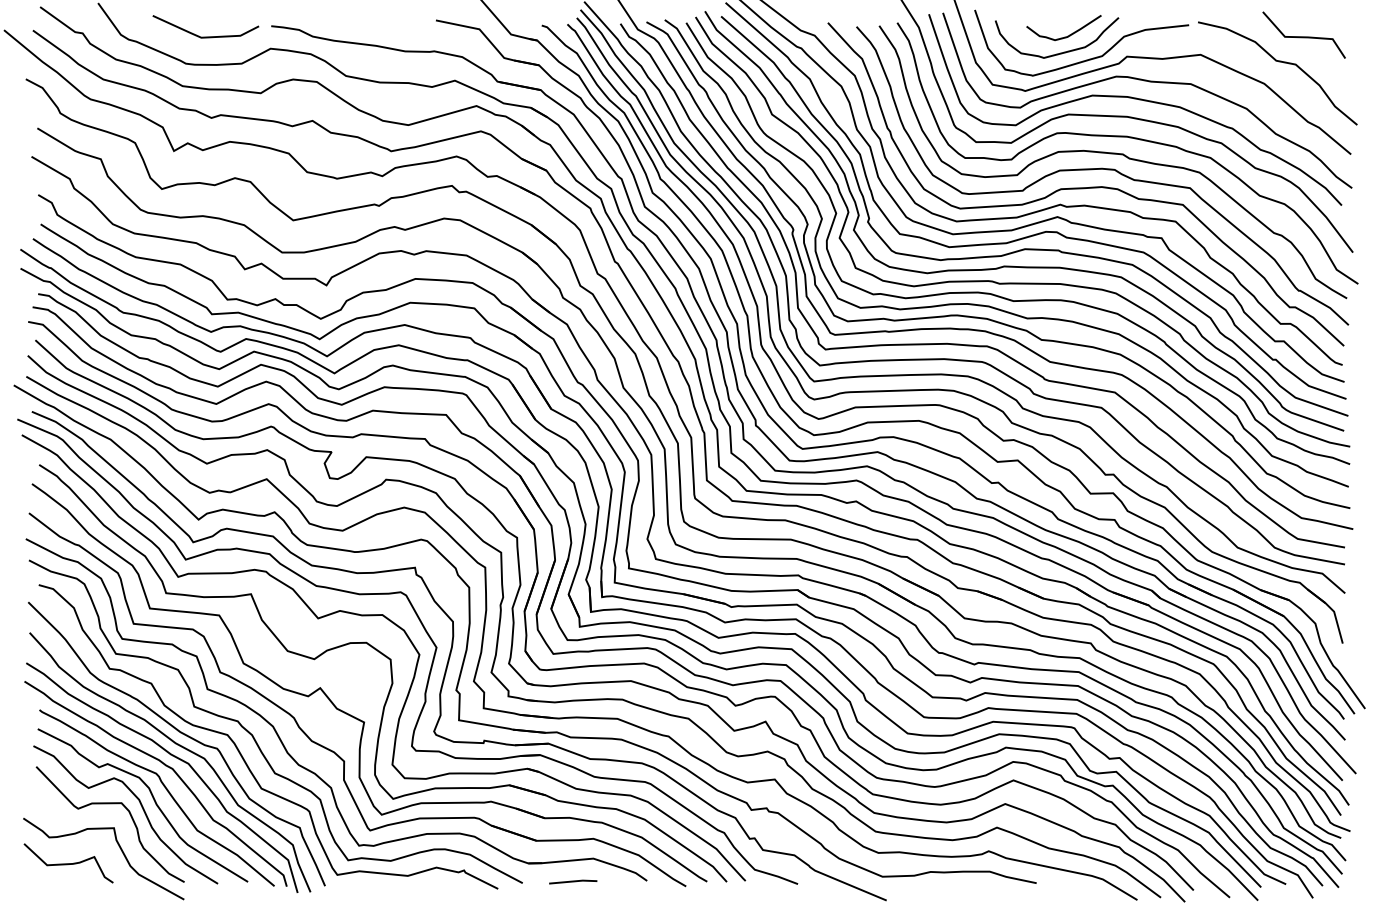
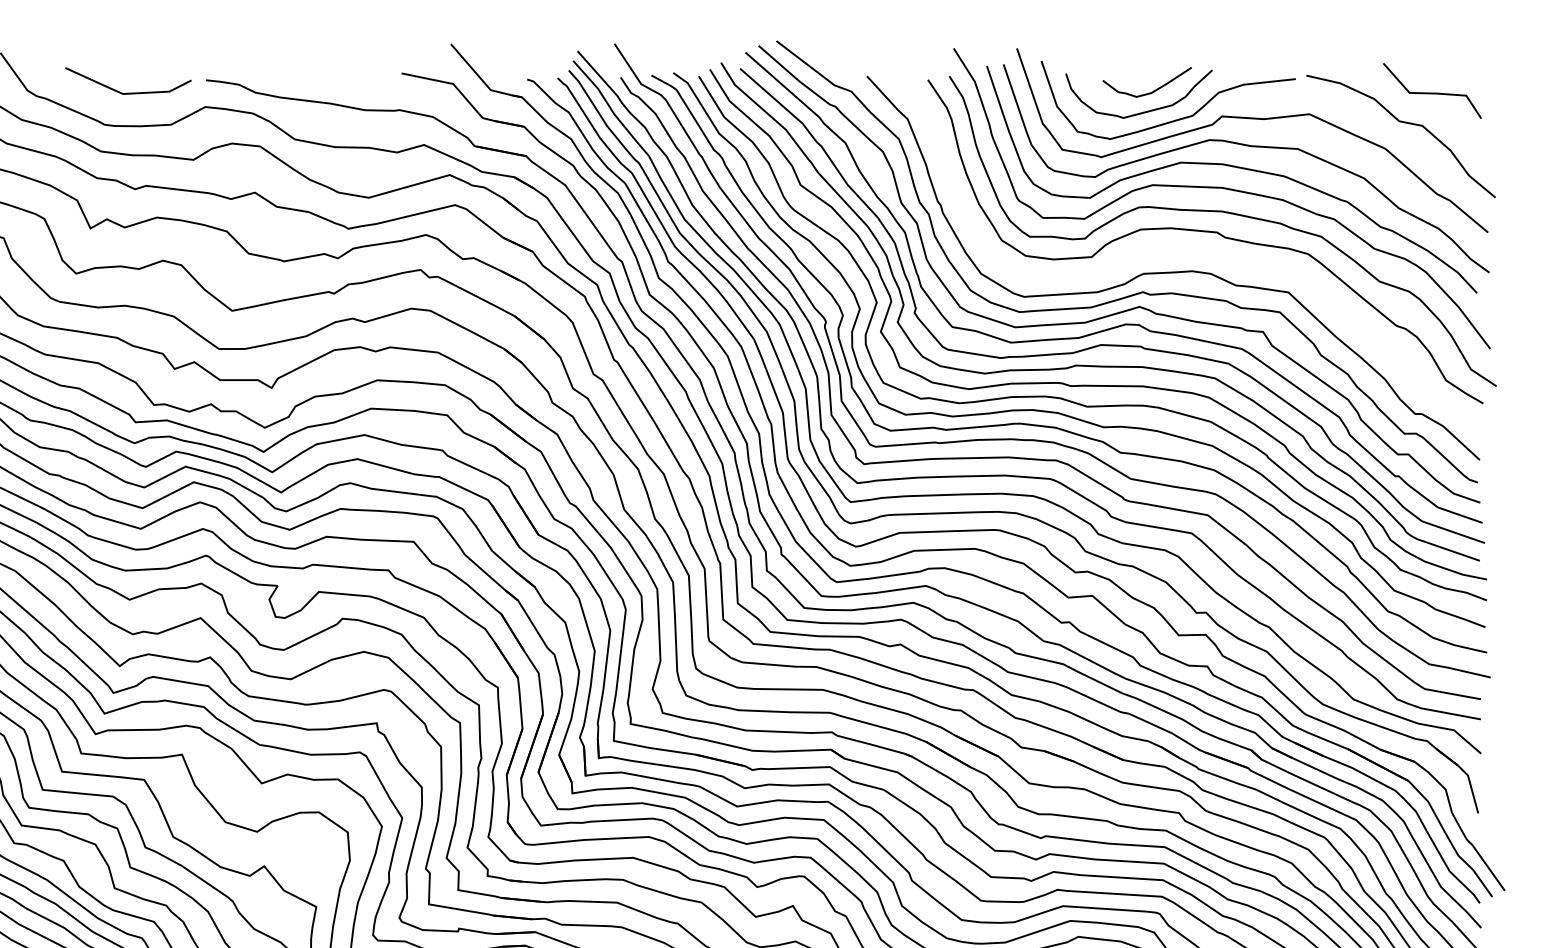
curve: (1102, 169) -> (1192, 250), removed

